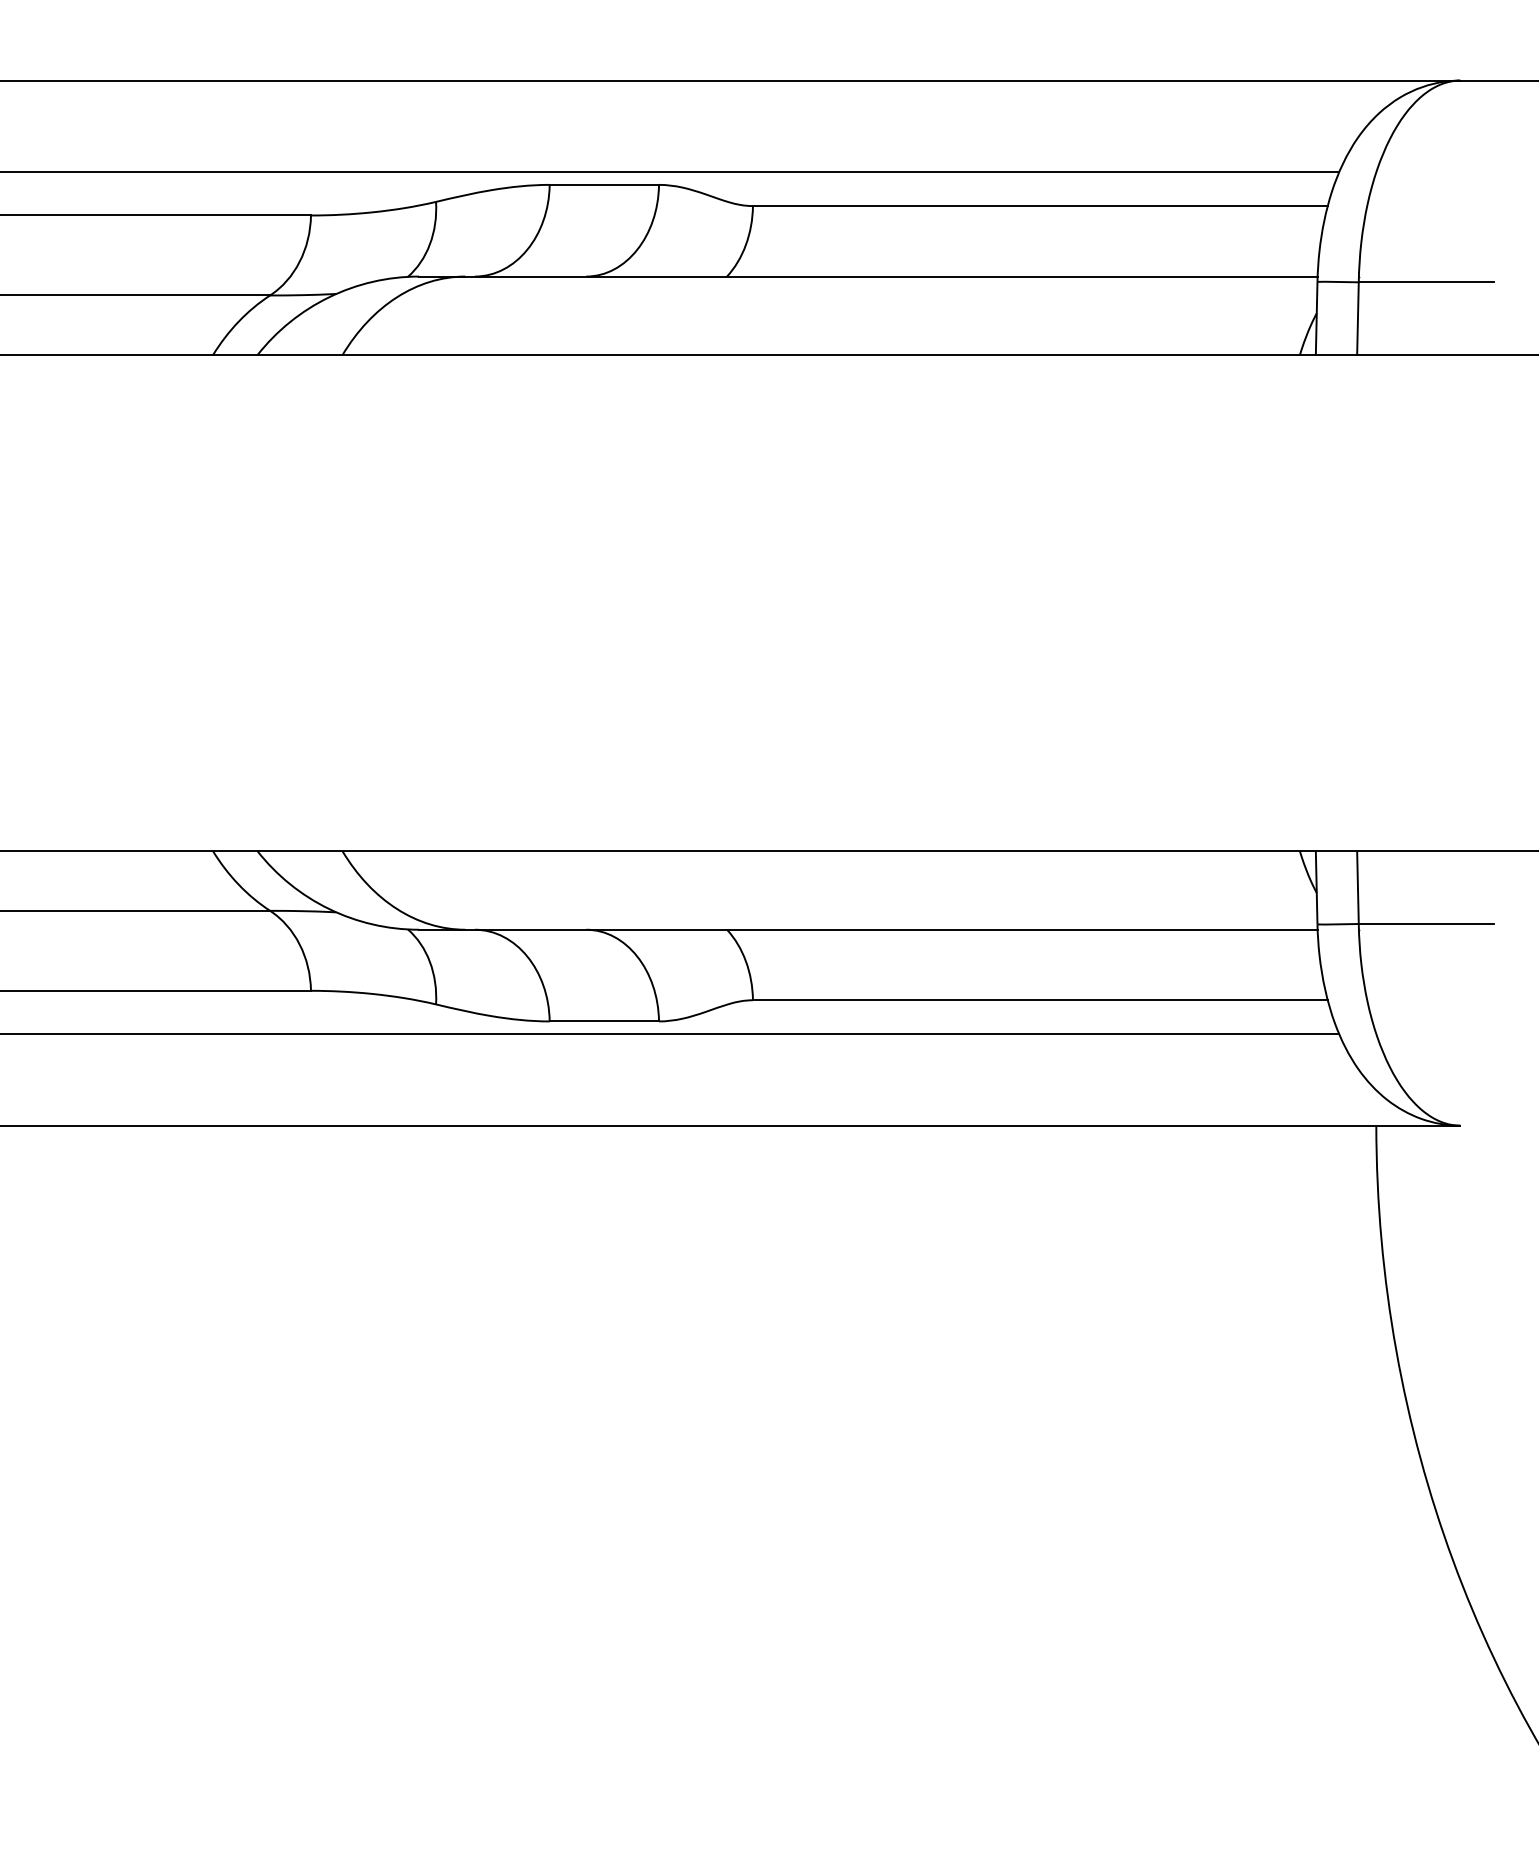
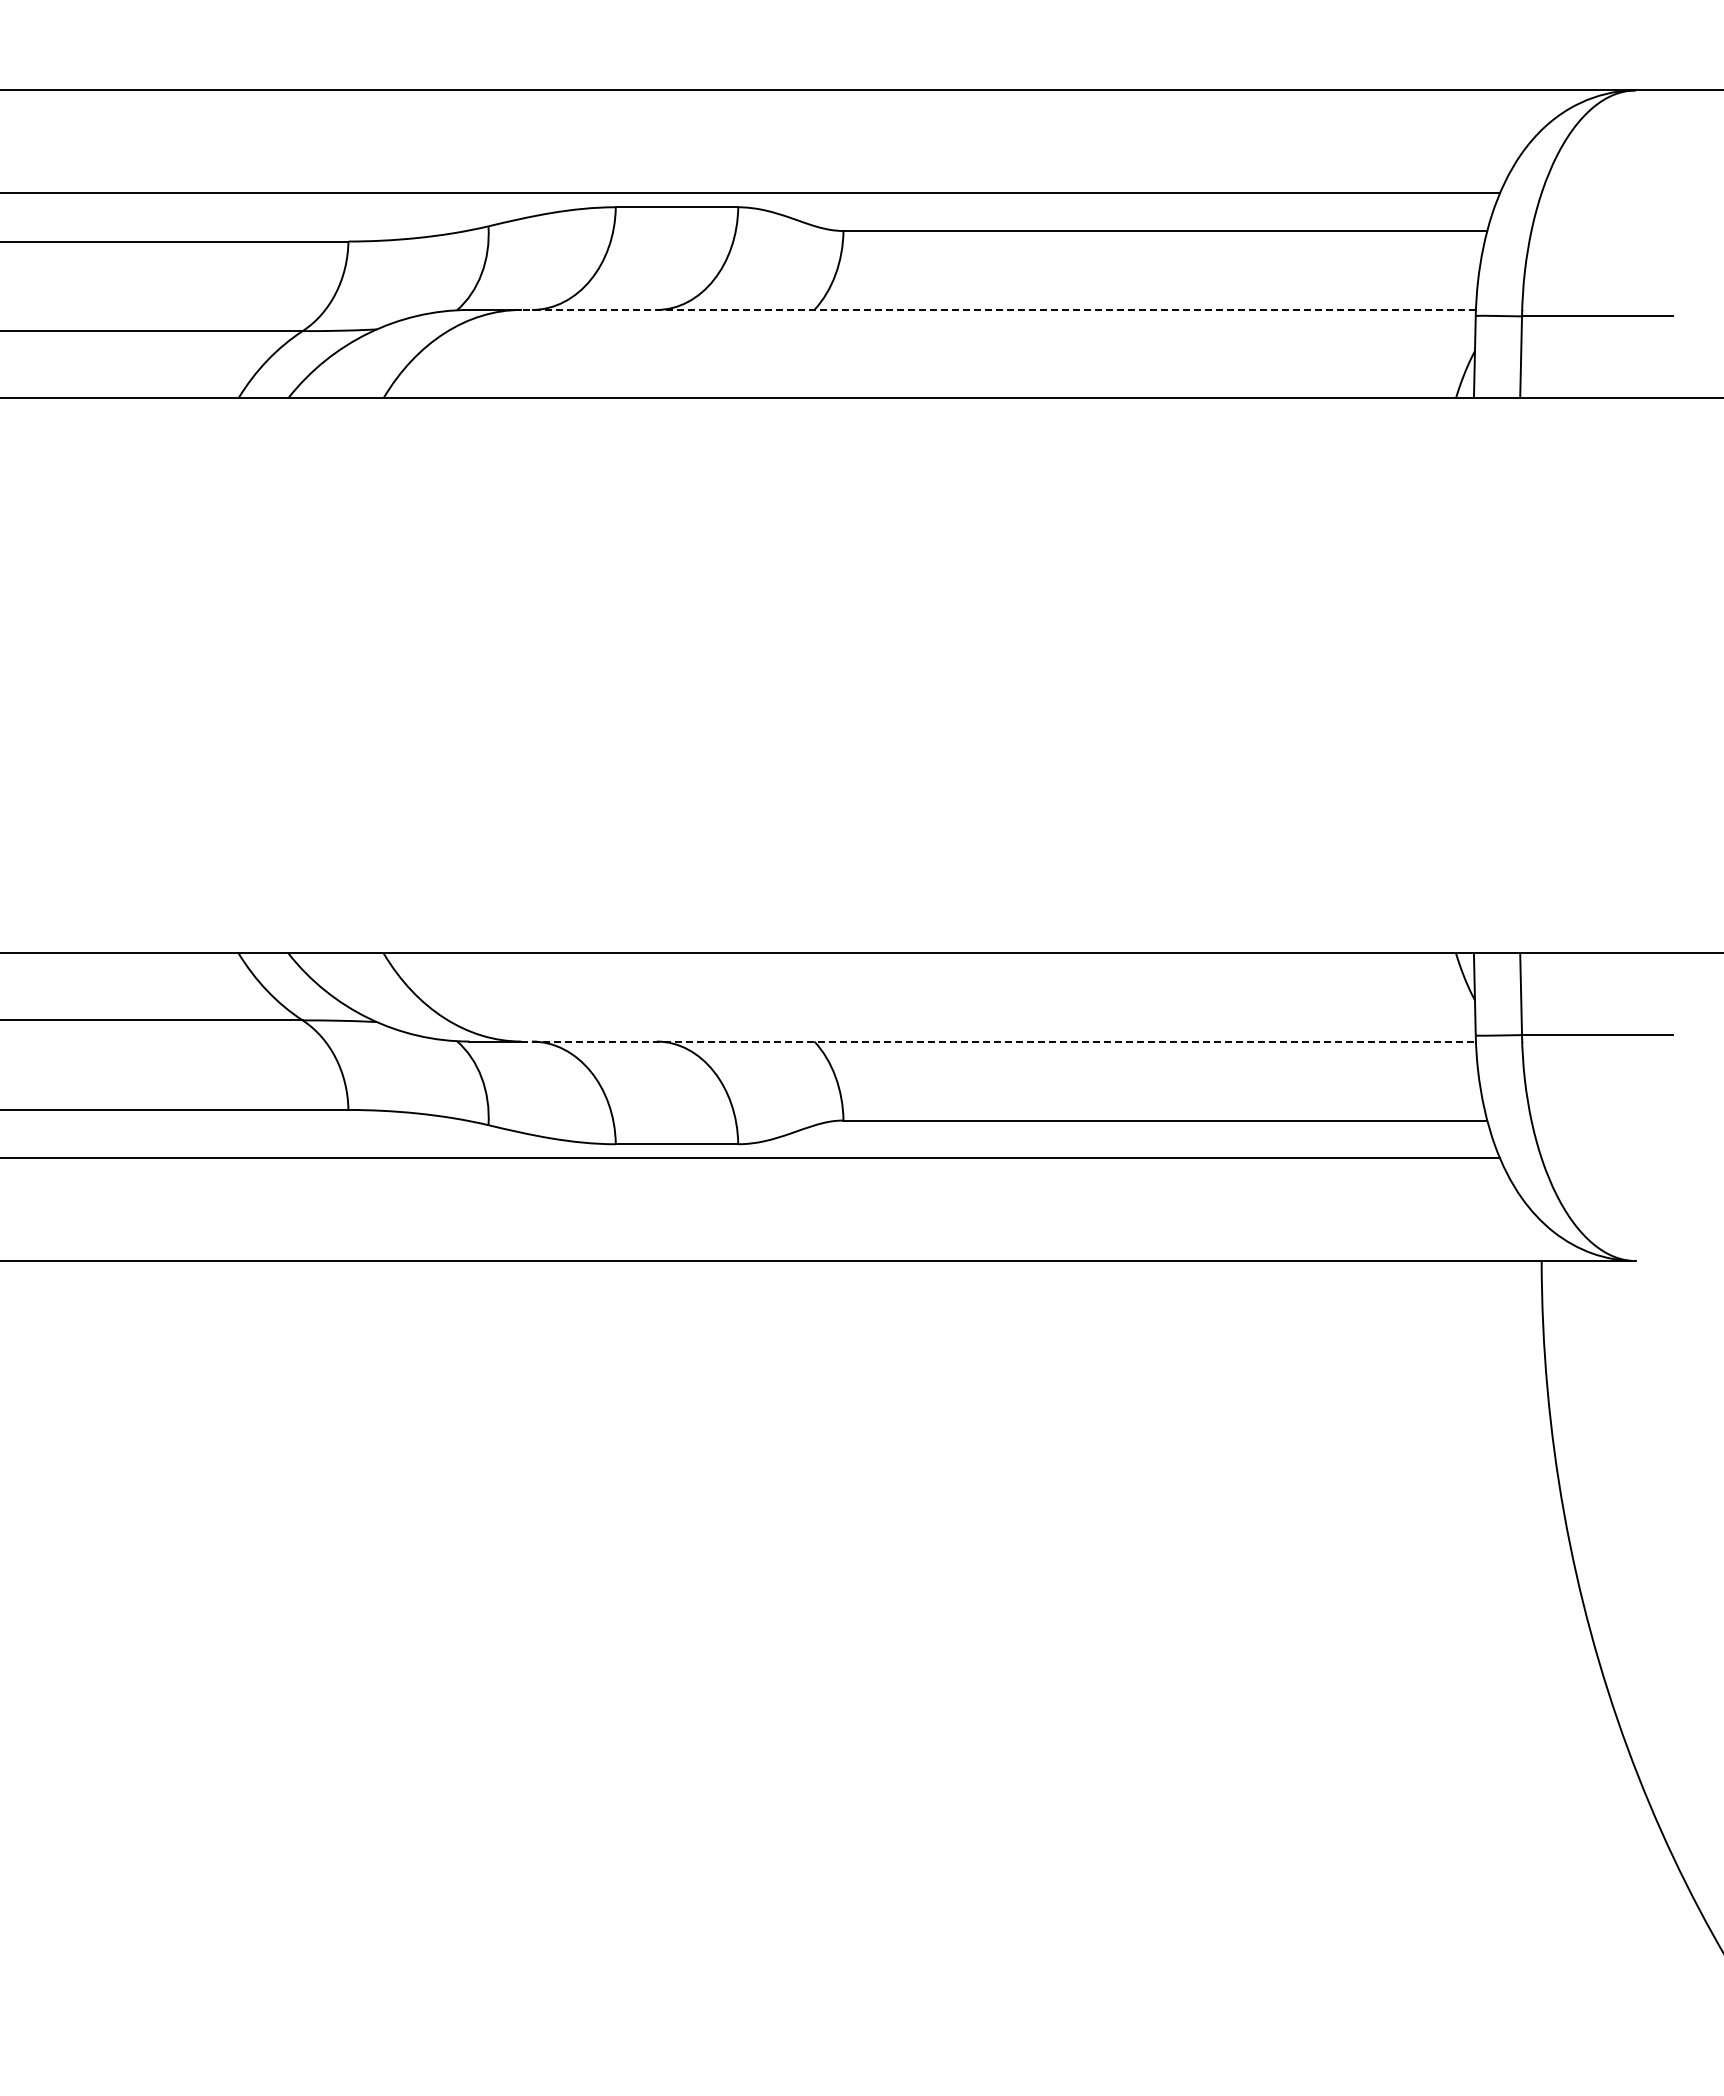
line: (891, 276) -> (998, 309), solid -> dashed
line: (892, 929) -> (999, 1041), solid -> dashed

